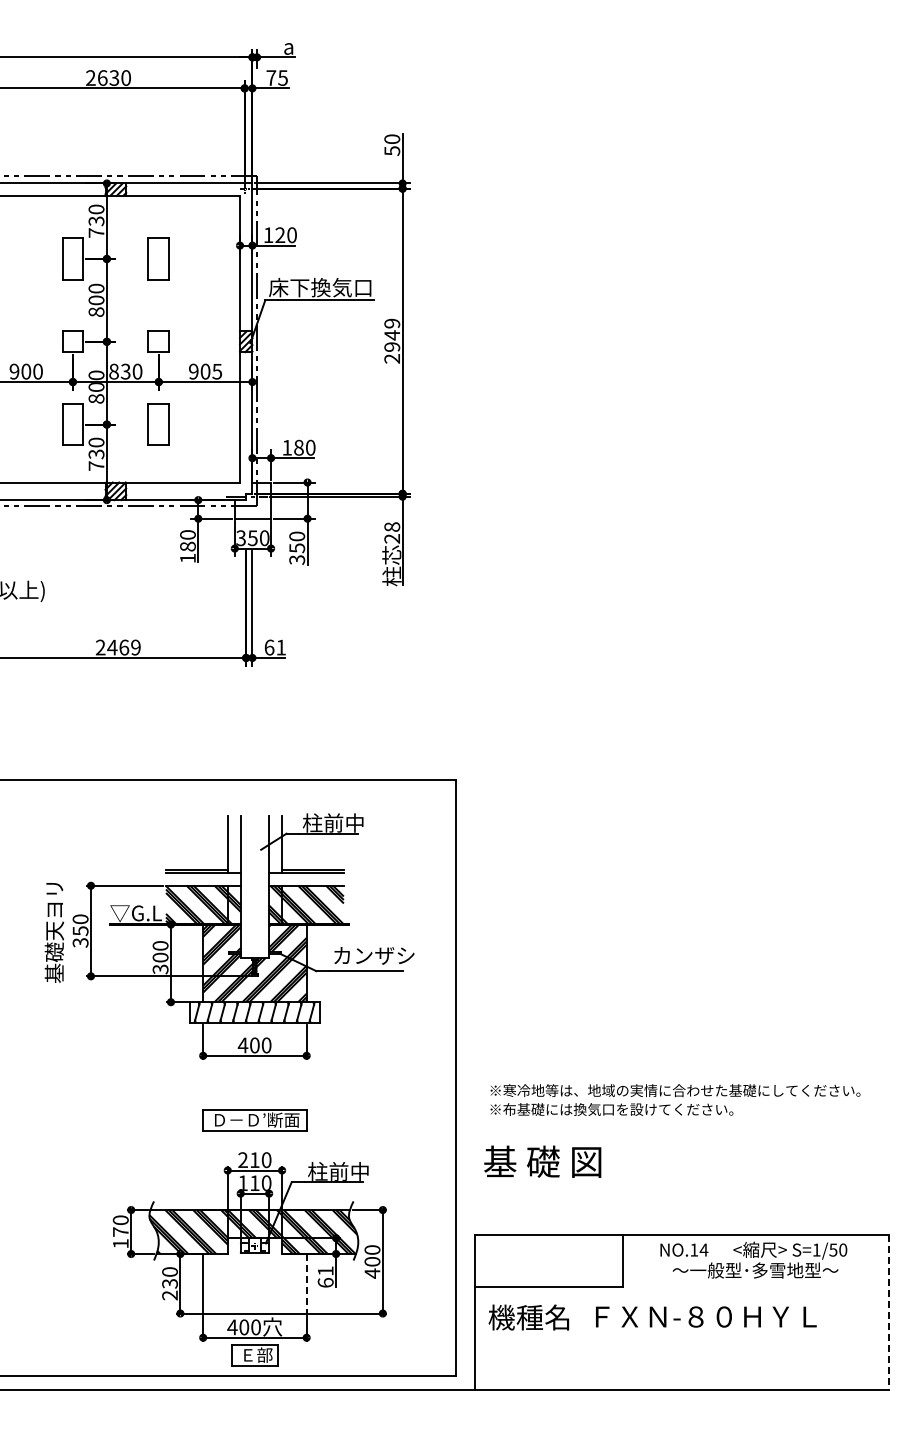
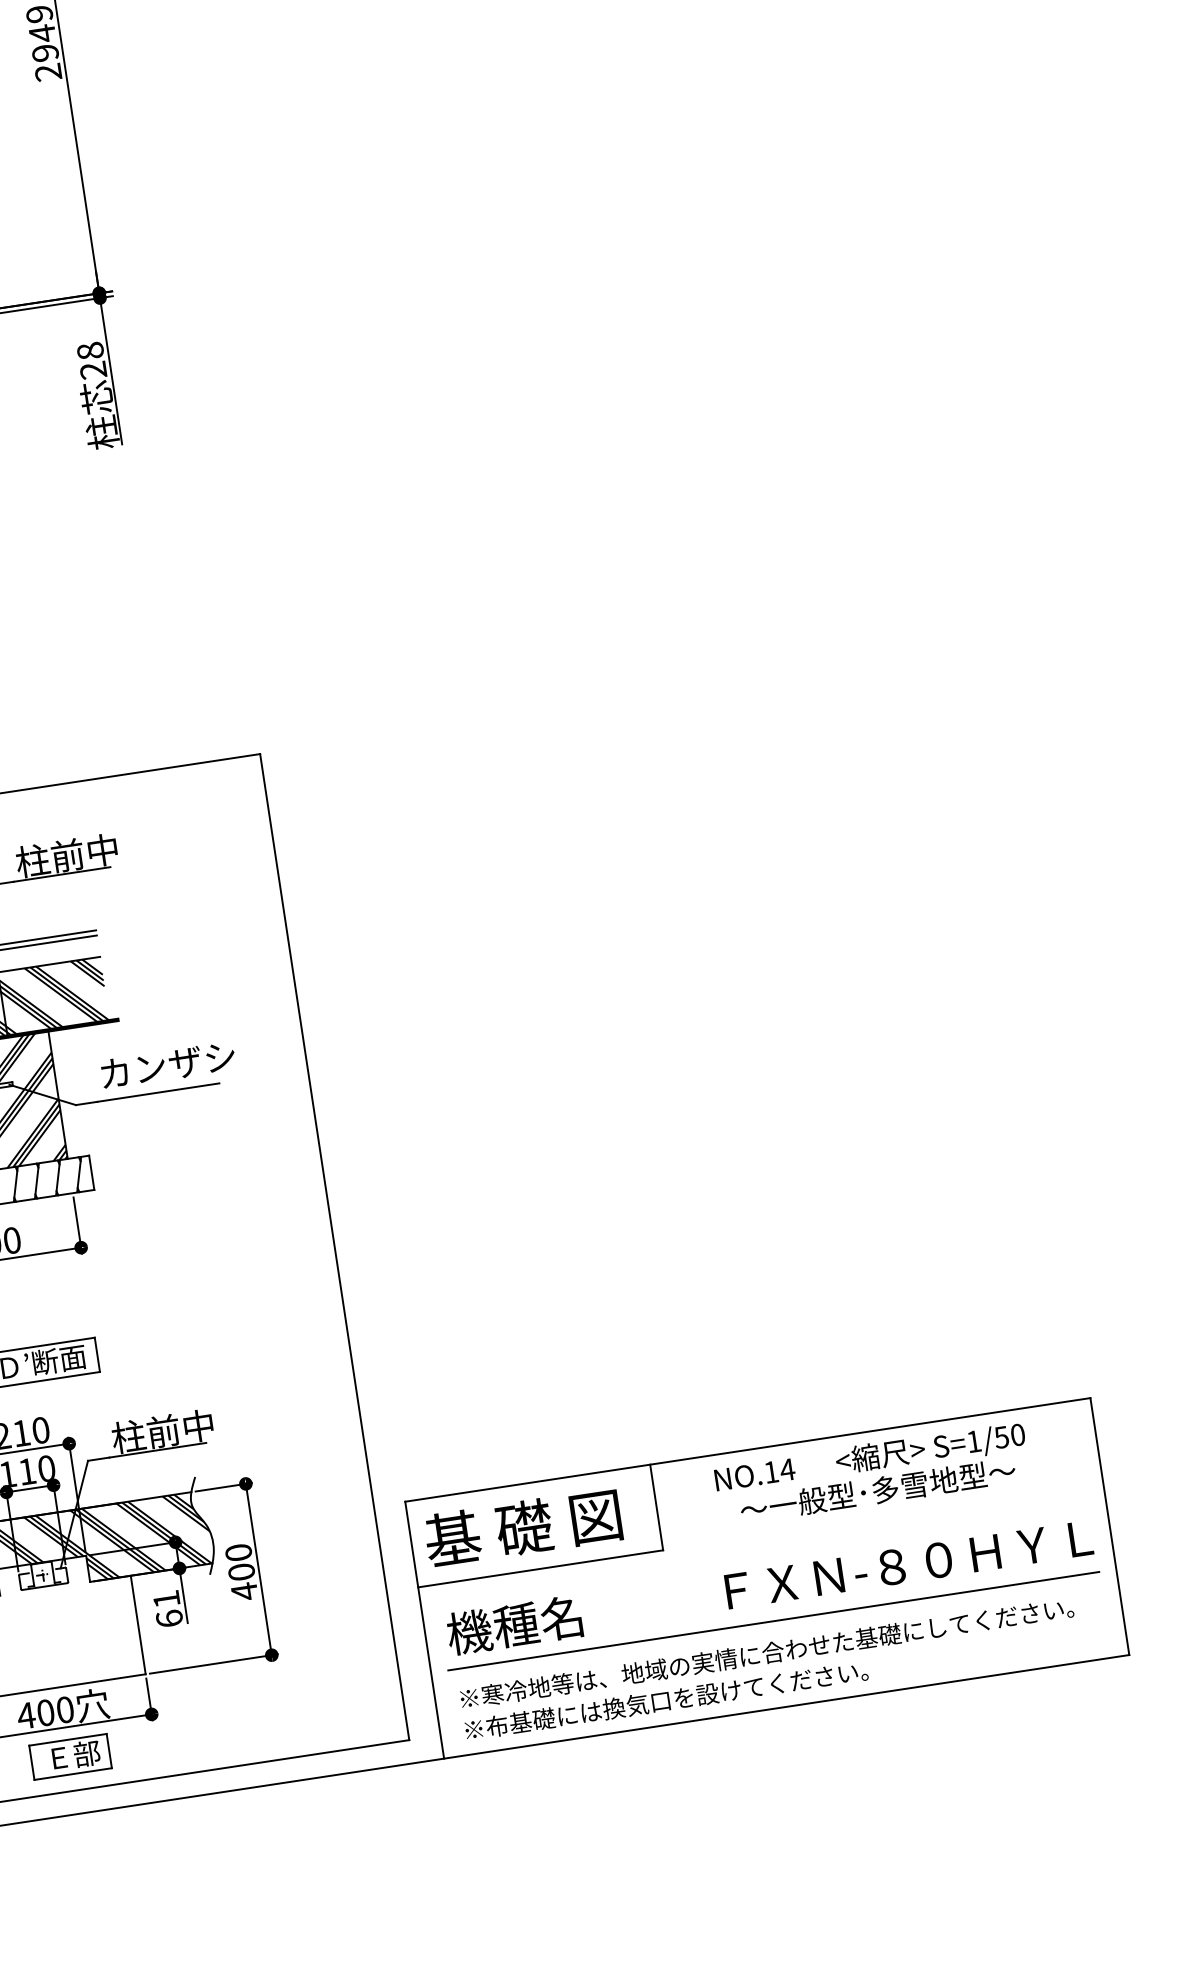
text: (675, 1099) -> (769, 1667), moved
text: (542, 1161) -> (522, 1527), moved
line: (306, 1283) -> (137, 1624), dashed -> solid
line: (889, 1312) -> (1110, 1526), dashed -> solid
text: (706, 1316) -> (909, 1563), moved
line: (681, 1338) -> (772, 1621), added

